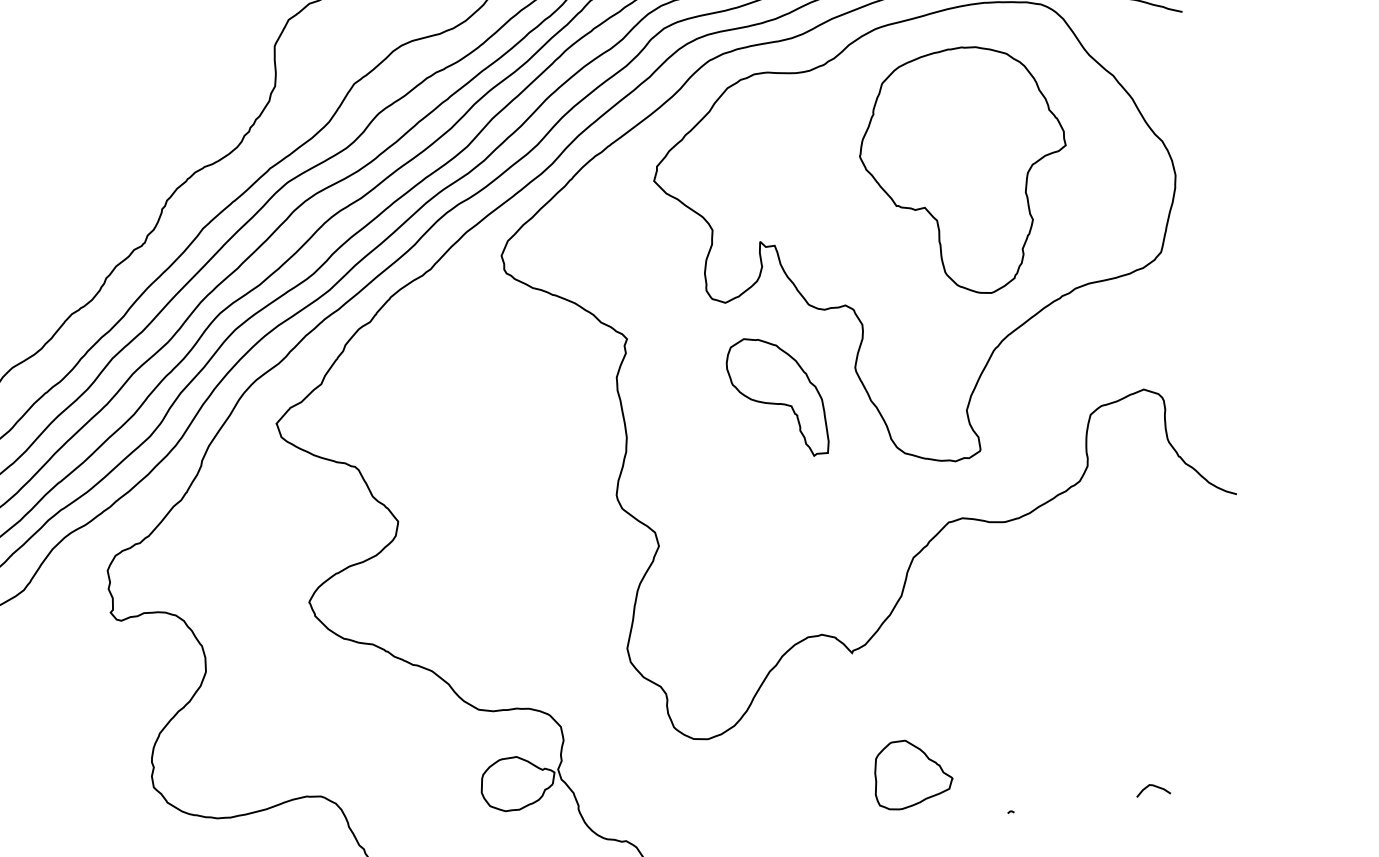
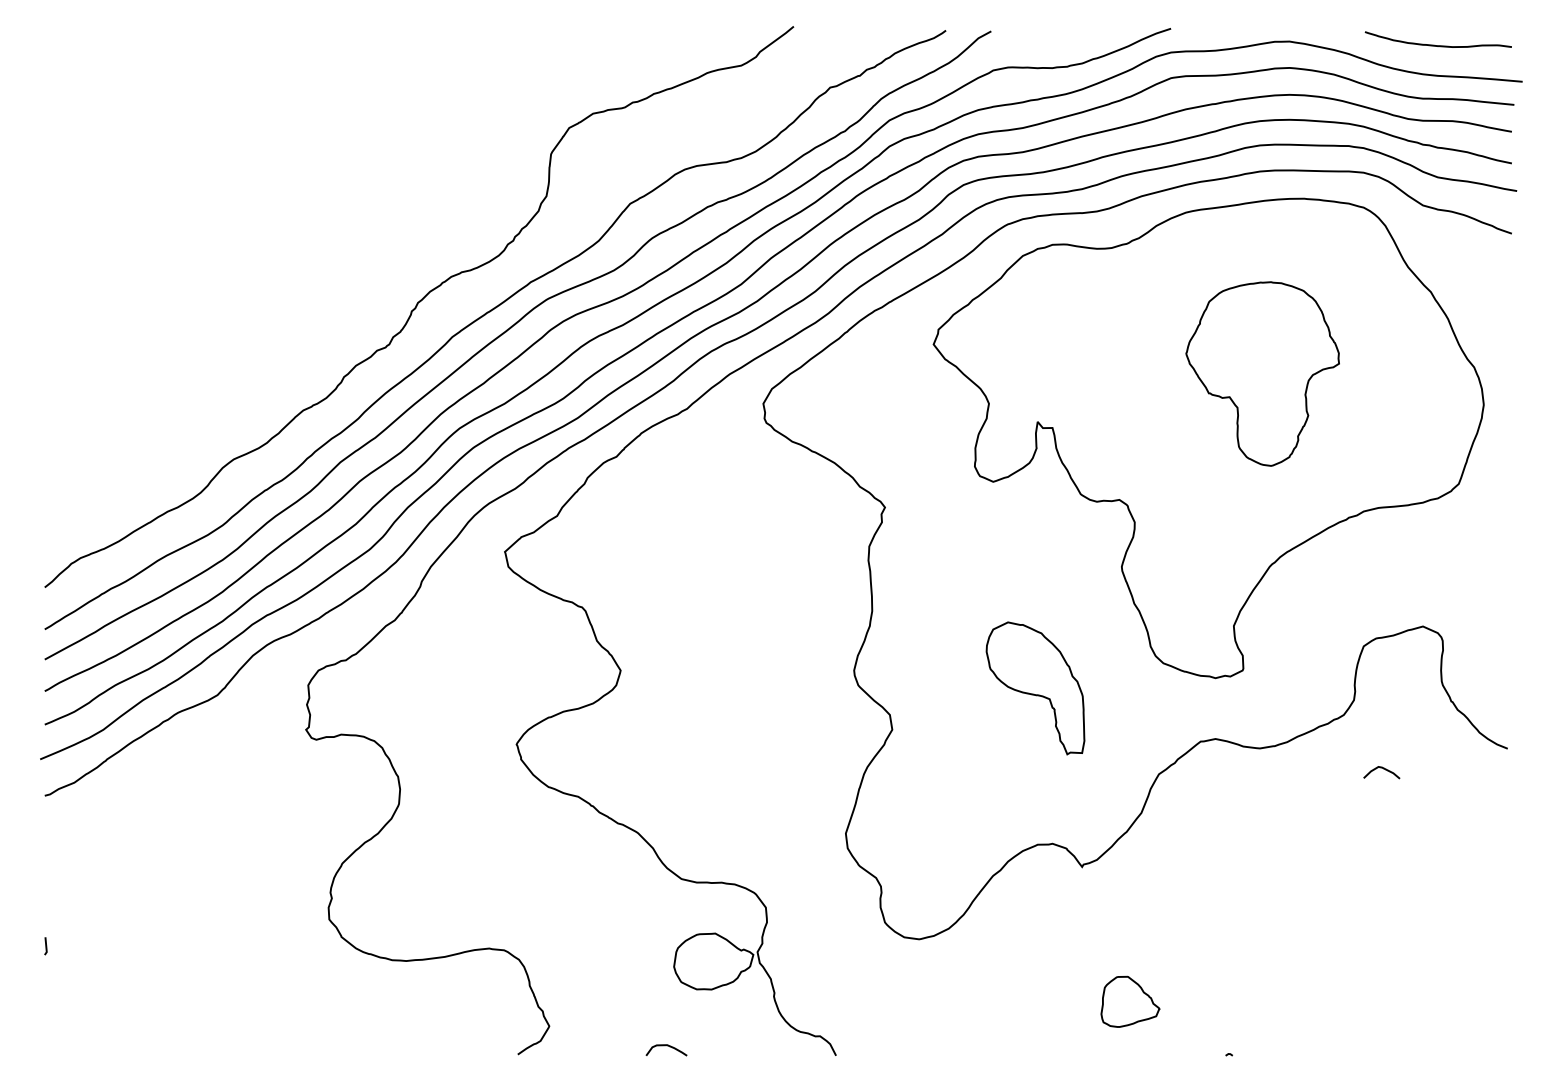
part: (965, 171) -> (1262, 373), size x0.7
part: (776, 397) -> (1035, 688), moved
part: (912, 773) -> (1130, 1001), size x0.7
curve: (1154, 786) -> (1383, 769), moved

